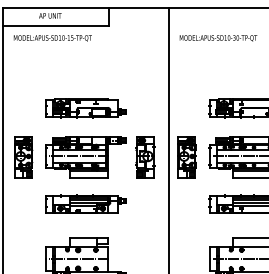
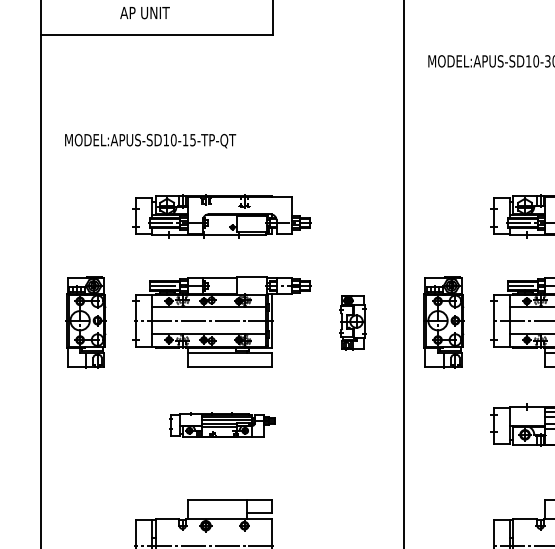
text: (52, 38) -> (149, 141), moved
part: (145, 157) -> (353, 322), size x0.6
part: (85, 203) -> (221, 423), size x0.6

